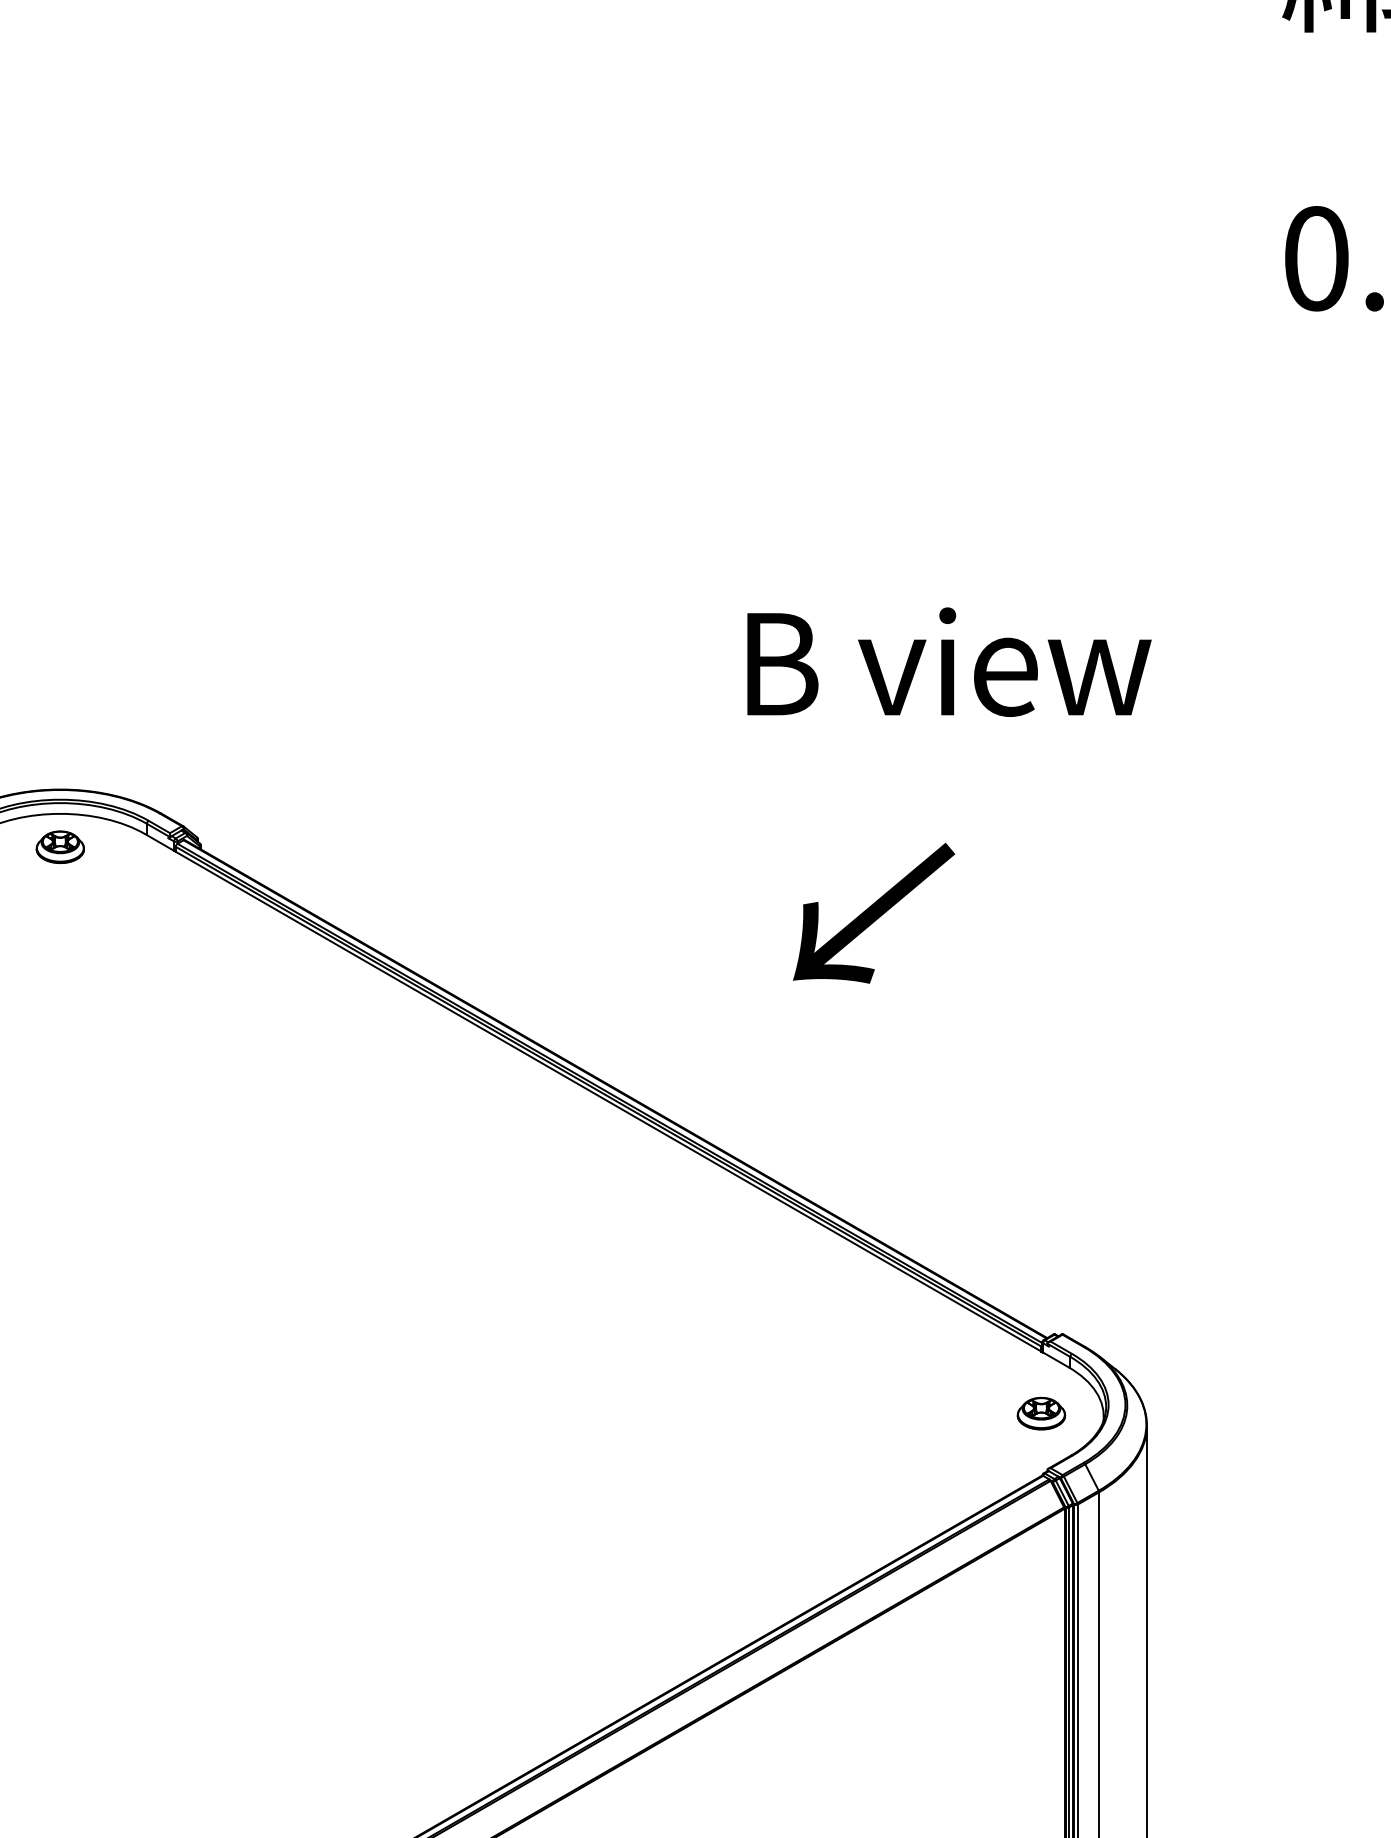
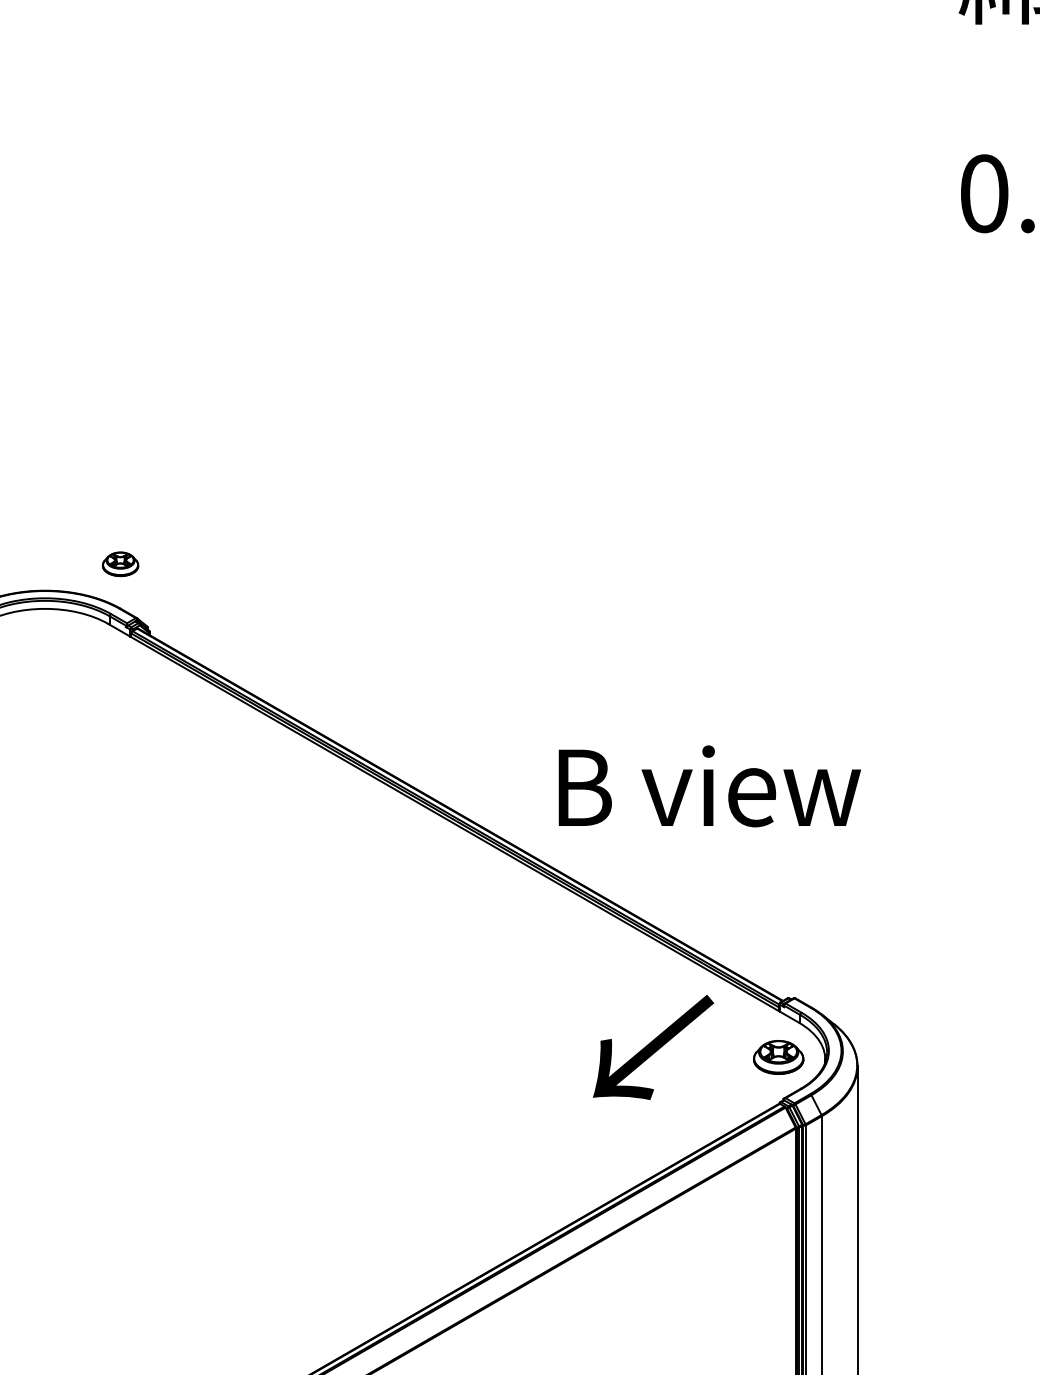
text: (949, 661) -> (709, 785), moved
part: (59, 846) -> (119, 563), moved
text: (874, 912) -> (653, 1046), moved
part: (1041, 1413) -> (778, 1057), size x1.4

